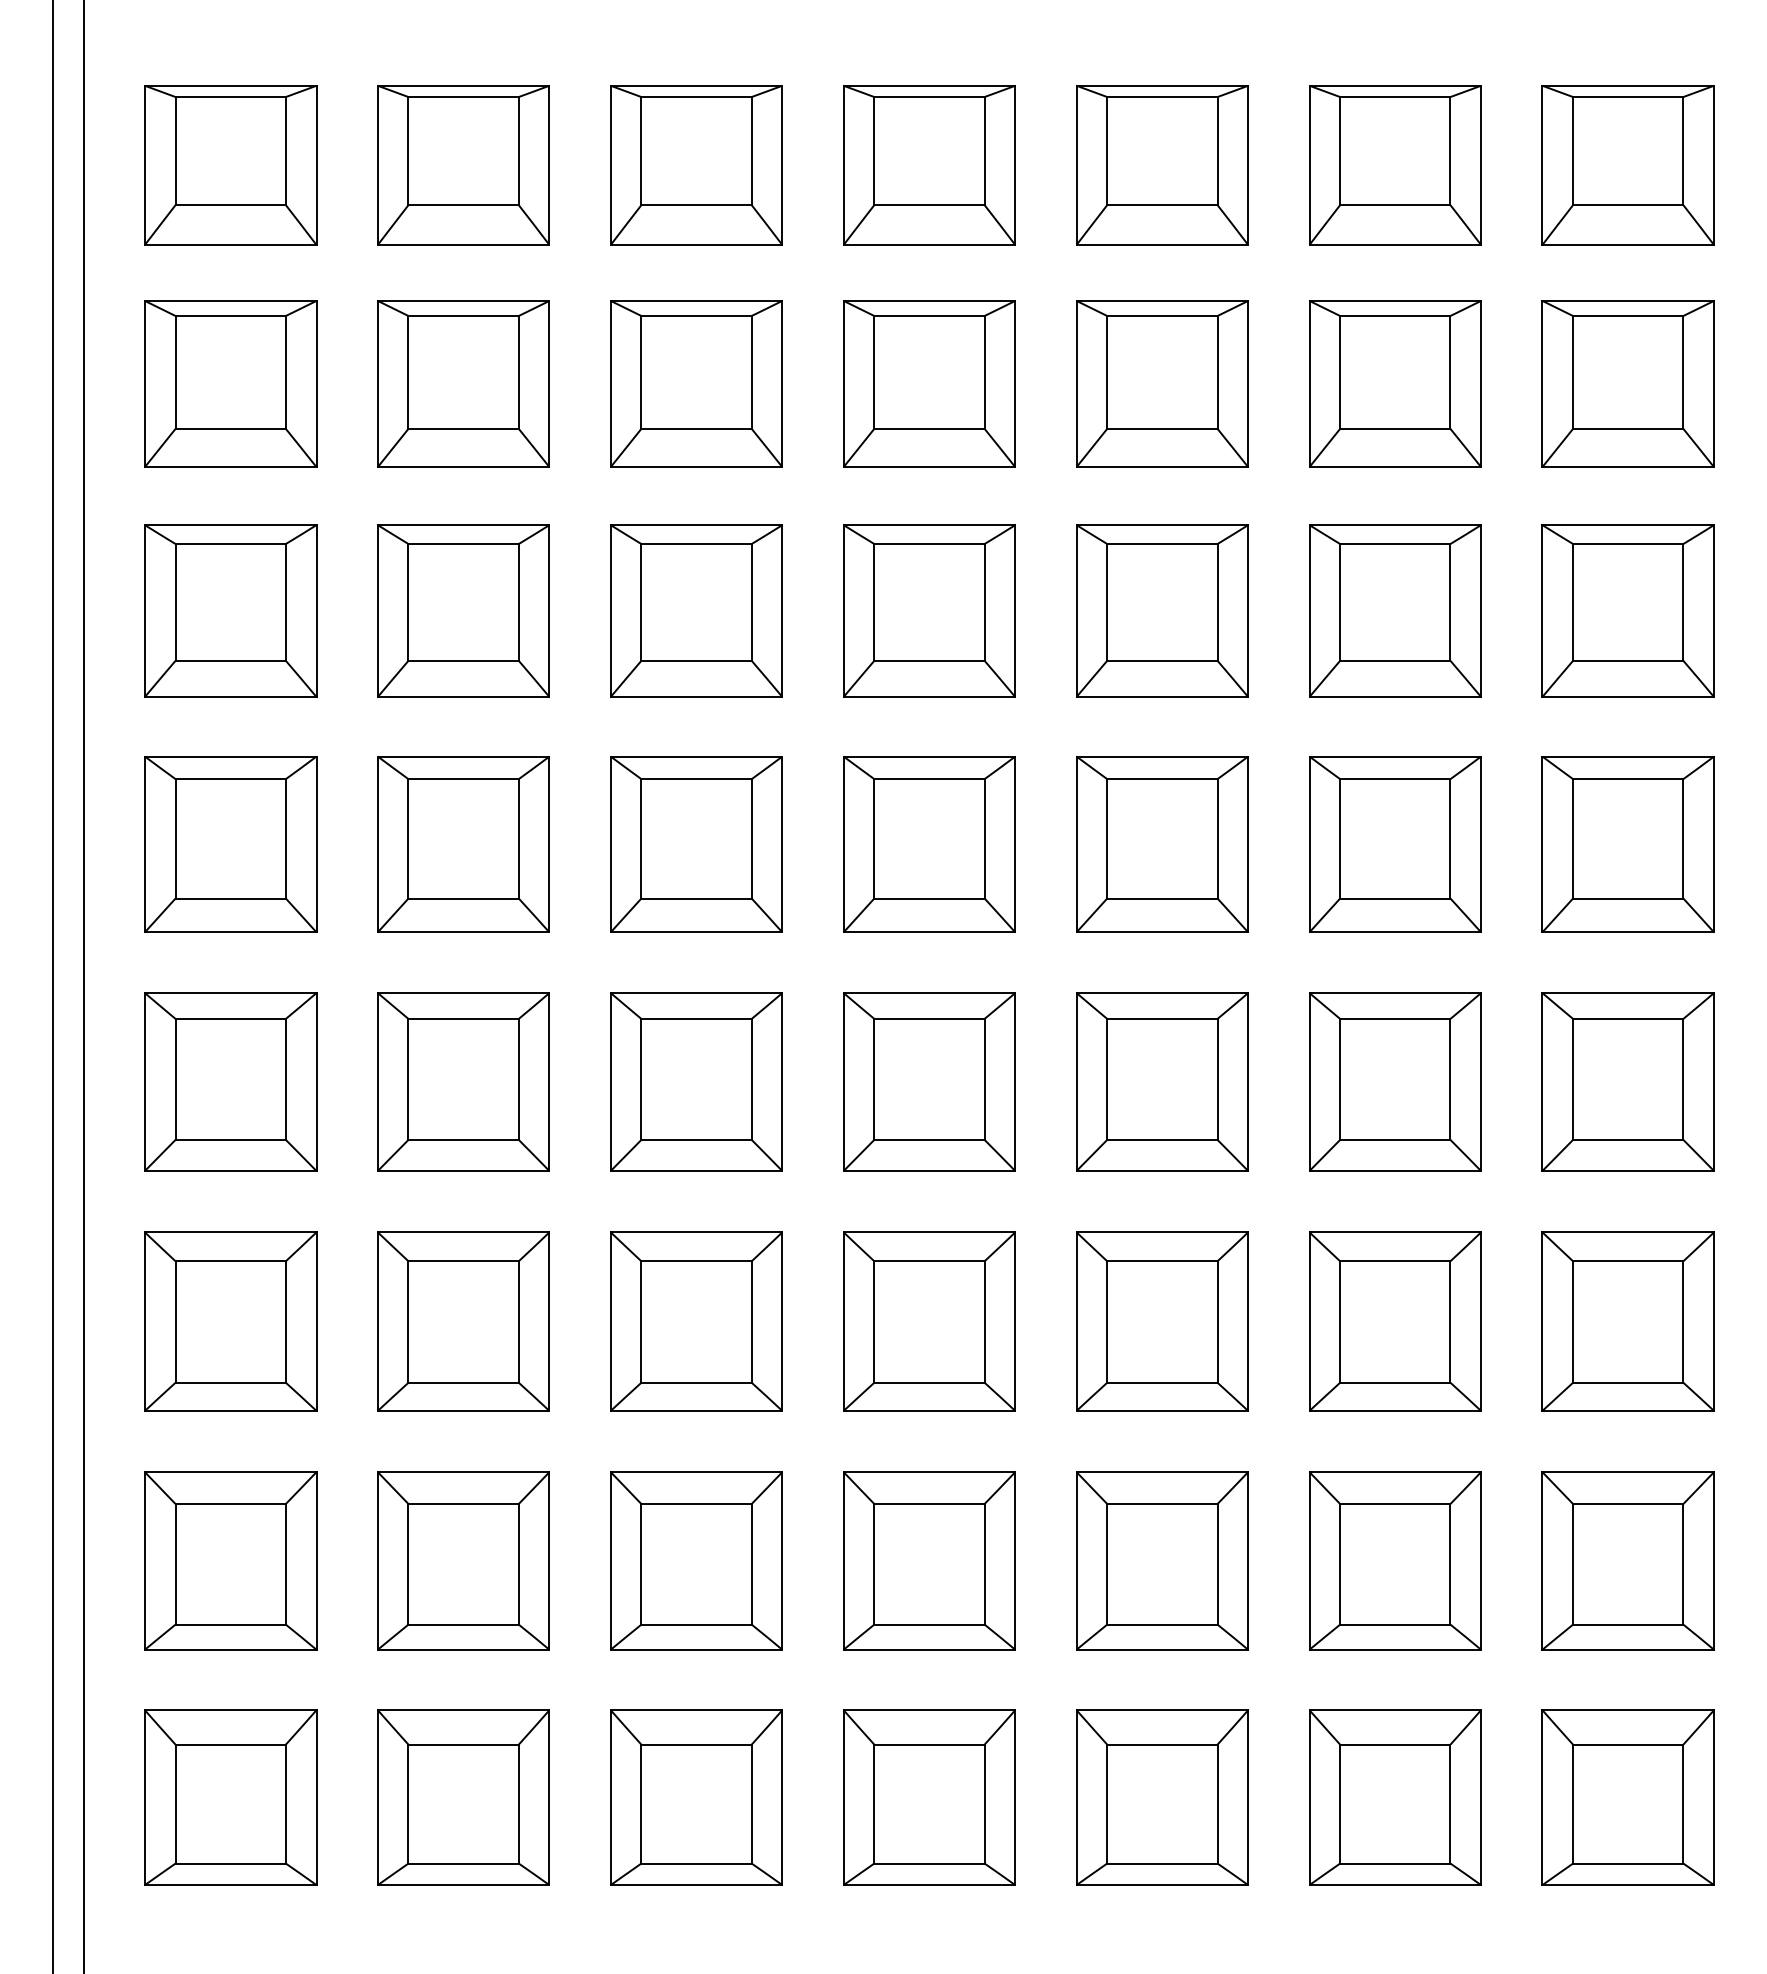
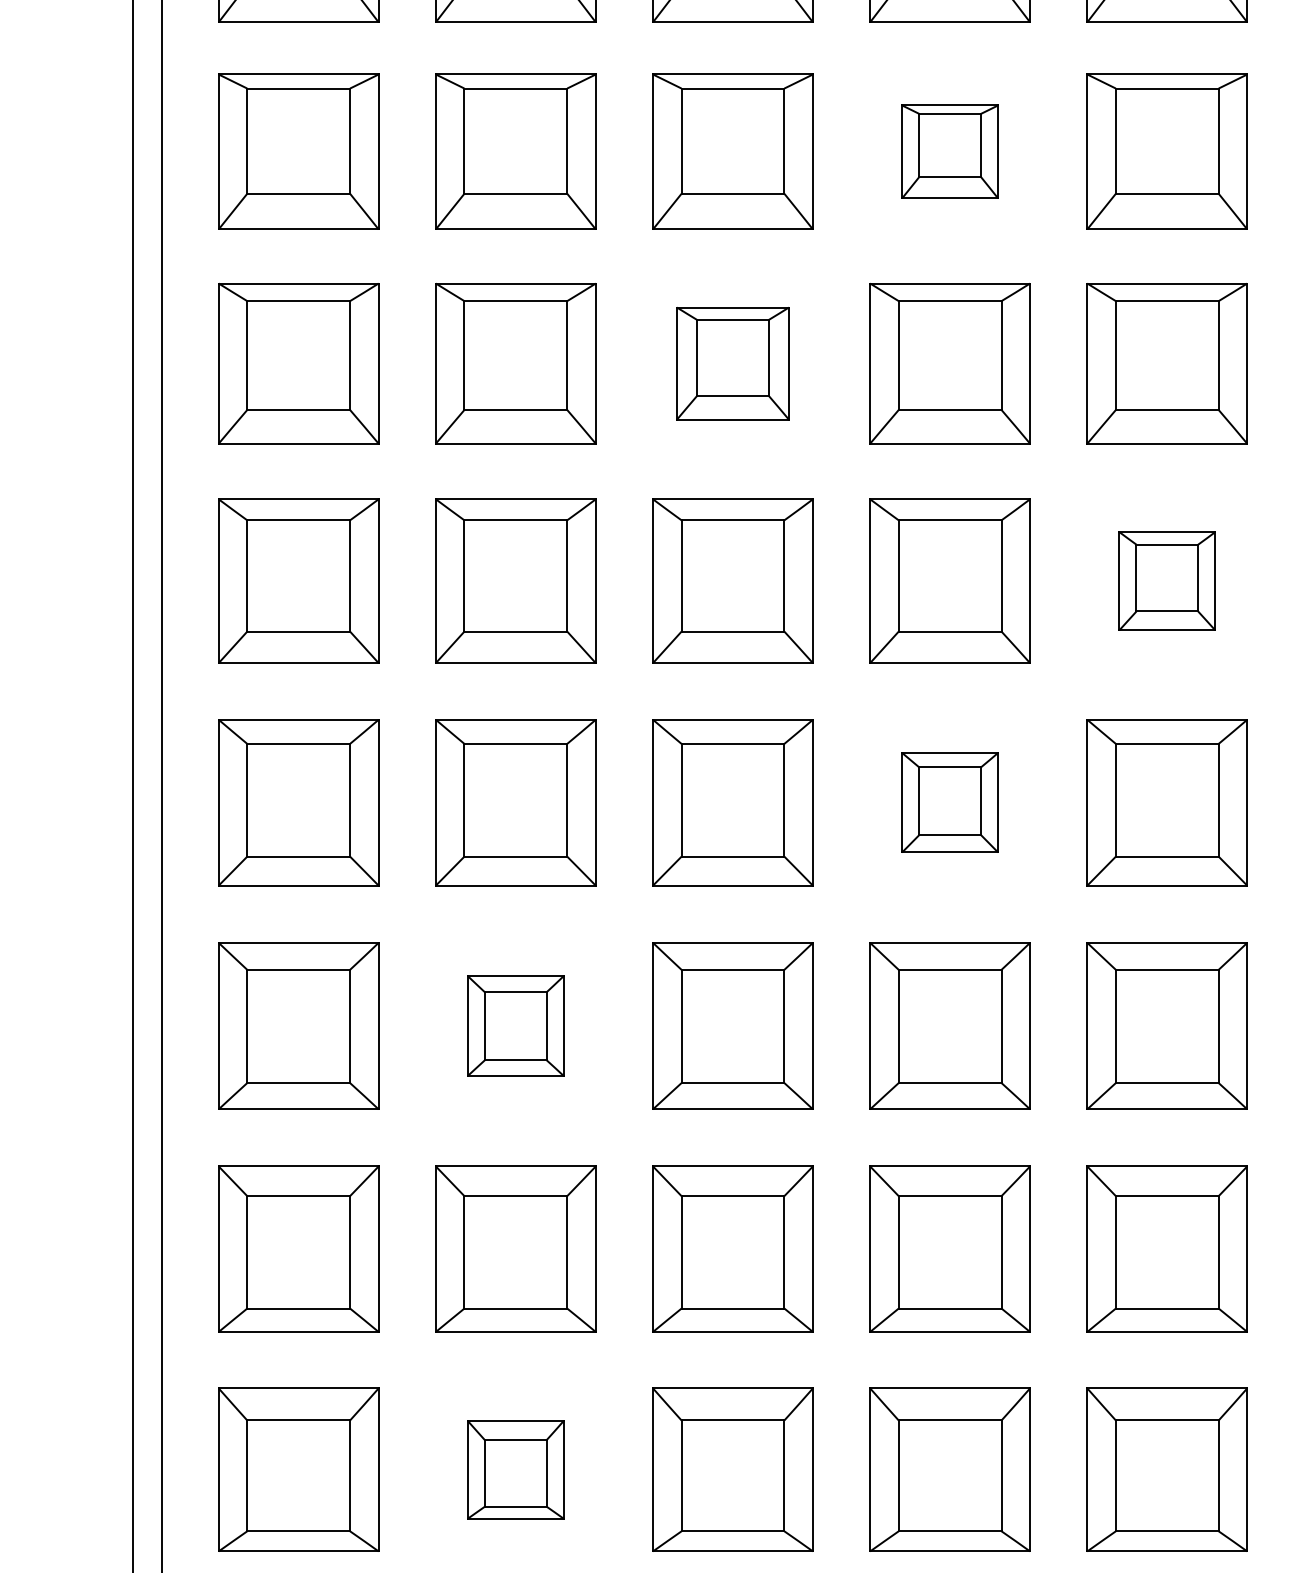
part: (929, 383) -> (950, 151), size x0.6
part: (696, 610) -> (732, 363), size x0.7
part: (1162, 844) -> (1167, 581), size x0.6
part: (929, 1081) -> (950, 802), size x0.6
part: (463, 1321) -> (515, 1025), size x0.6
part: (463, 1797) -> (515, 1469), size x0.6

